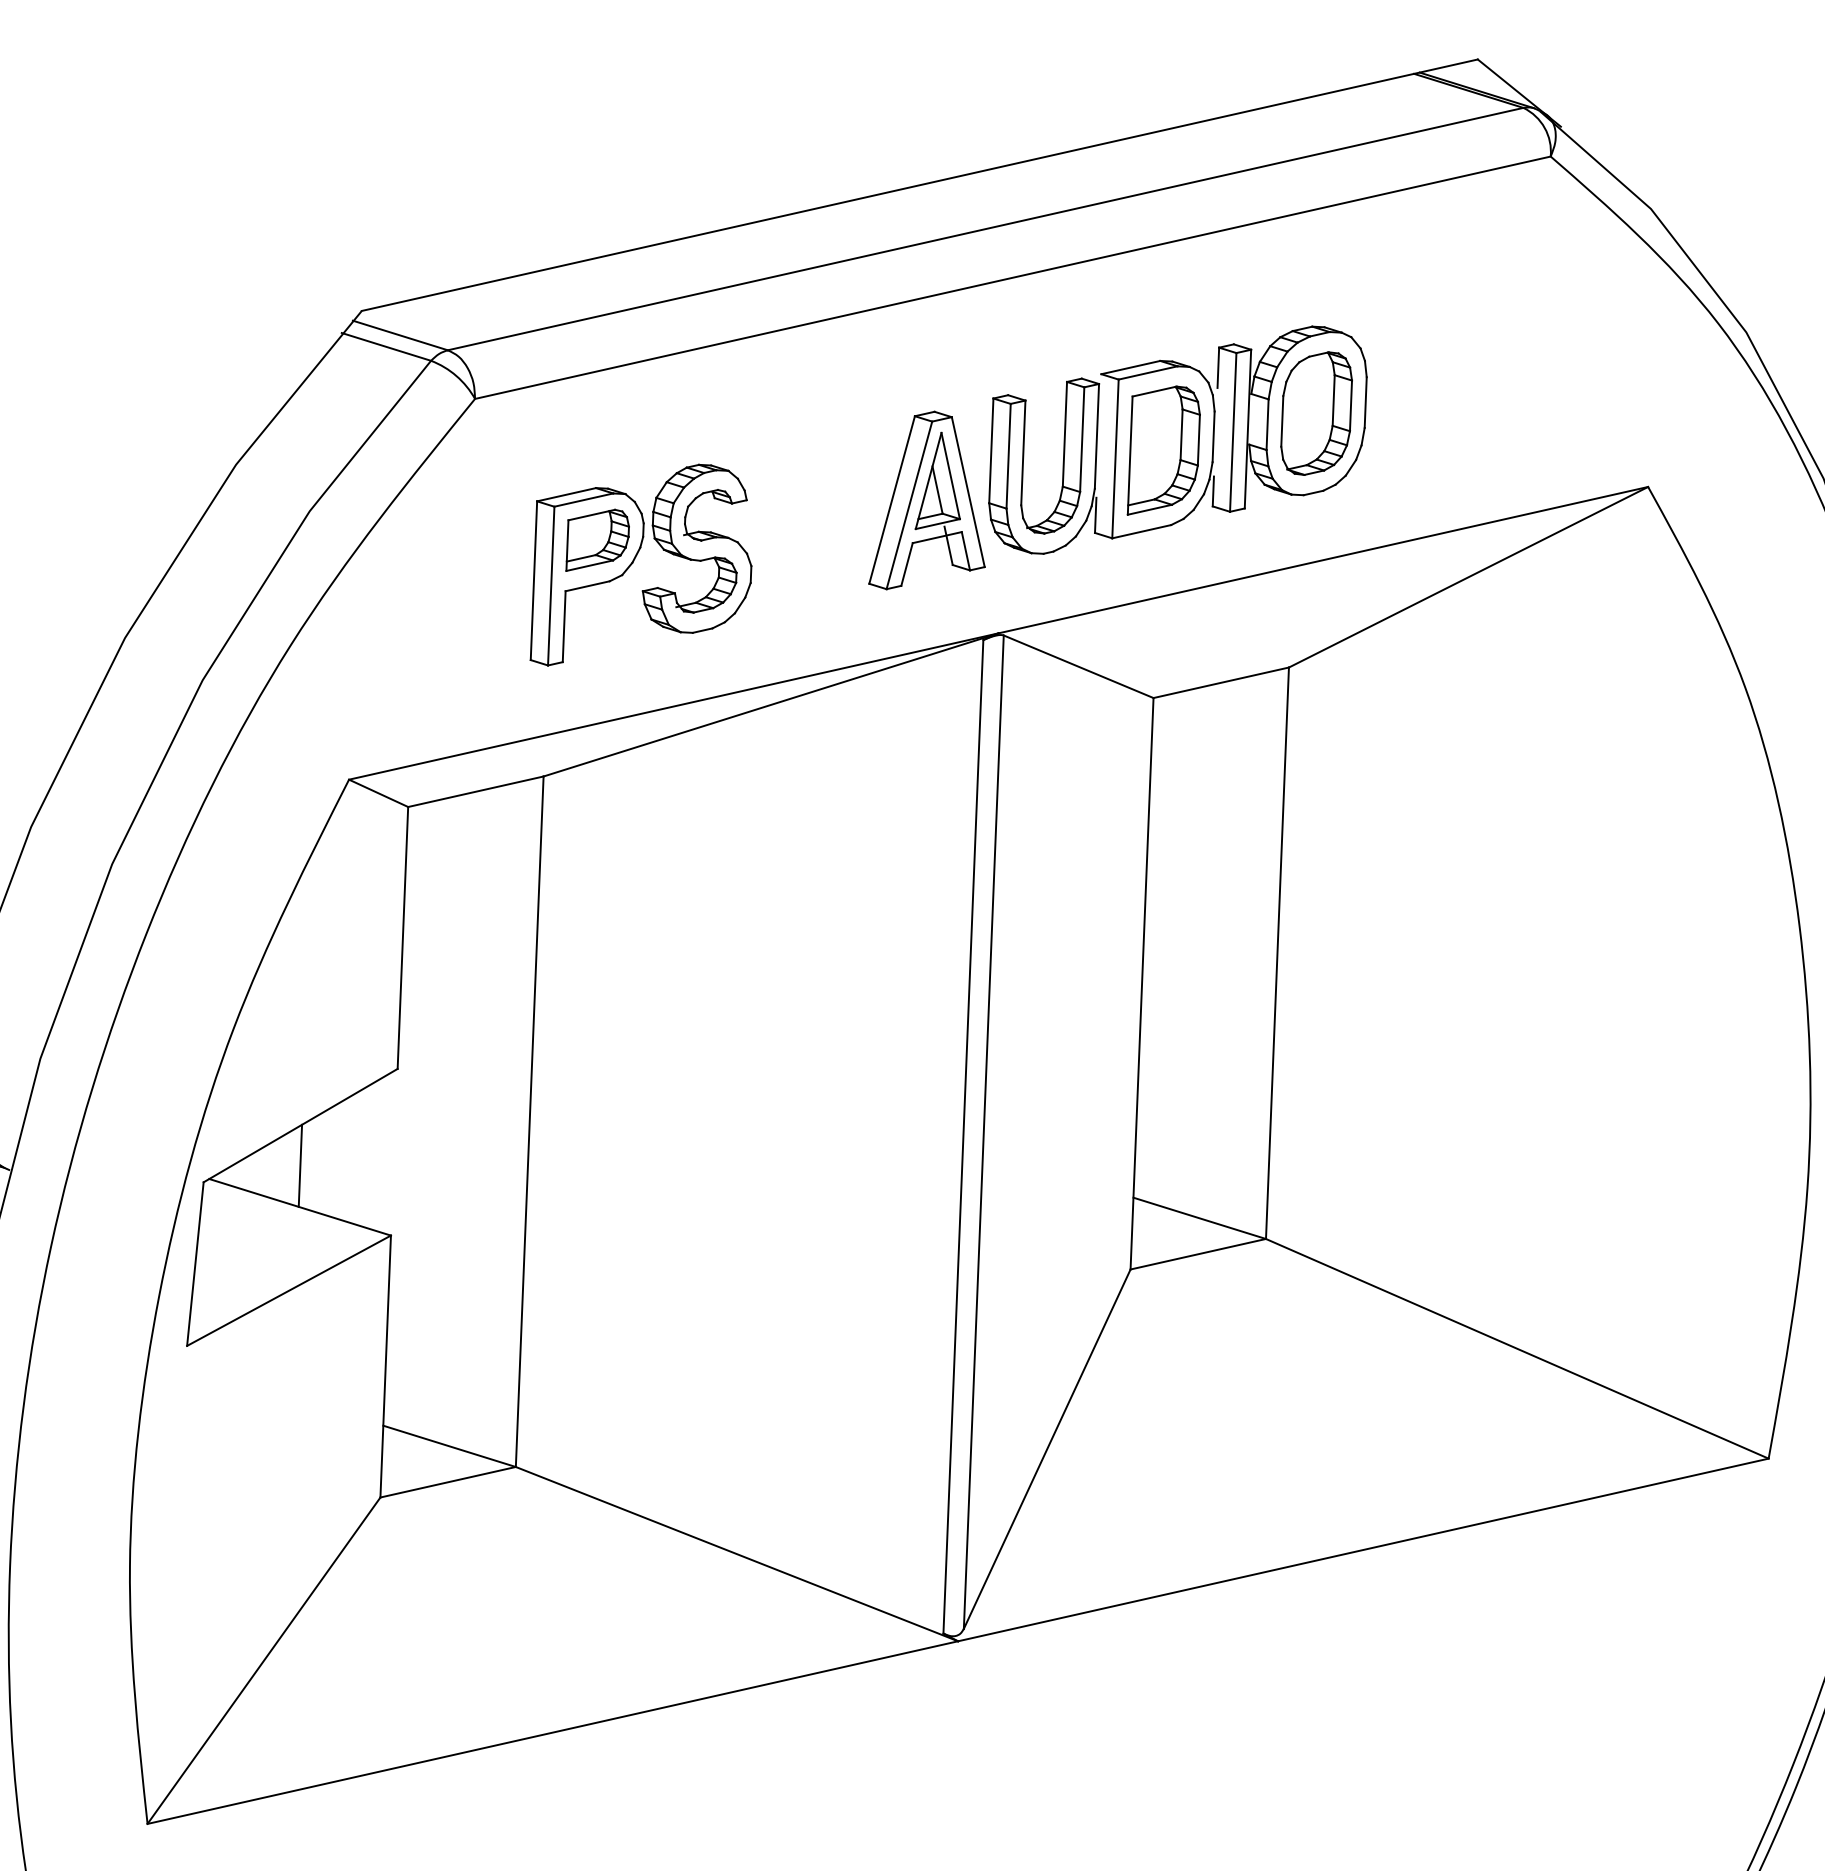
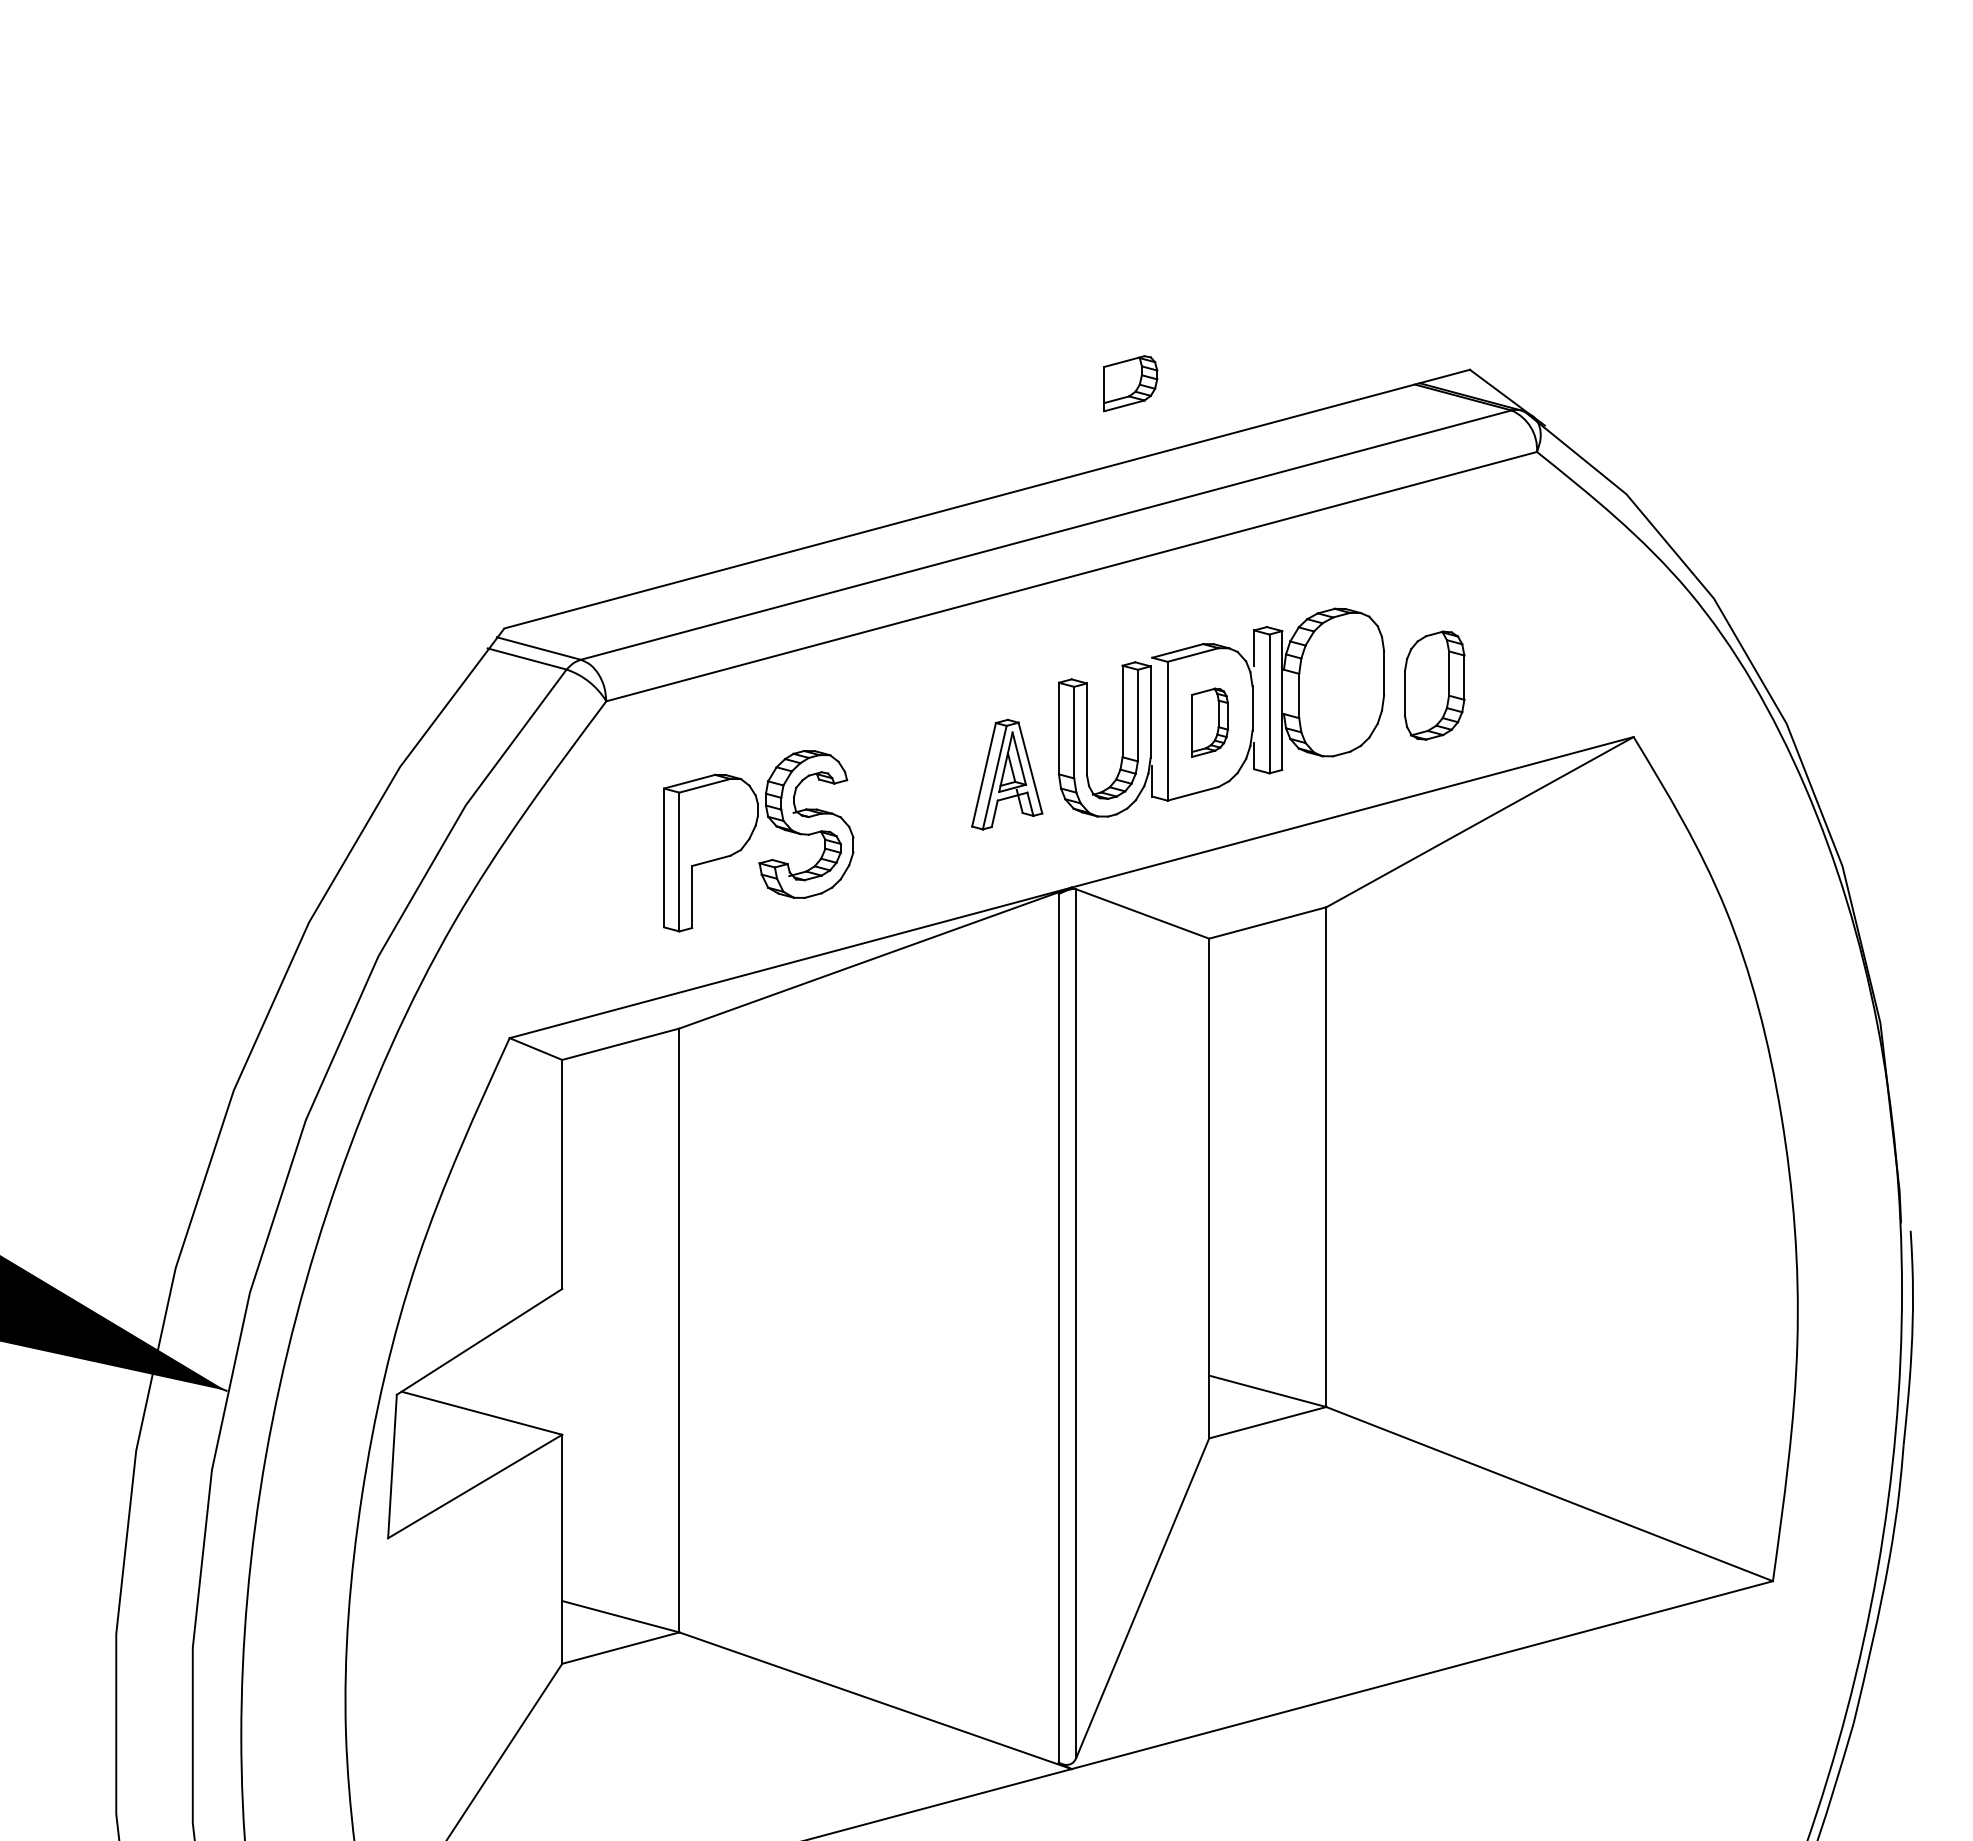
part: (1316, 413) -> (1434, 685), moved
part: (1163, 450) -> (1209, 722), size x0.6
part: (930, 501) -> (1007, 774), size x0.7
part: (597, 540) -> (1130, 383), moved
line: (300, 1165) -> (480, 1376), removed

